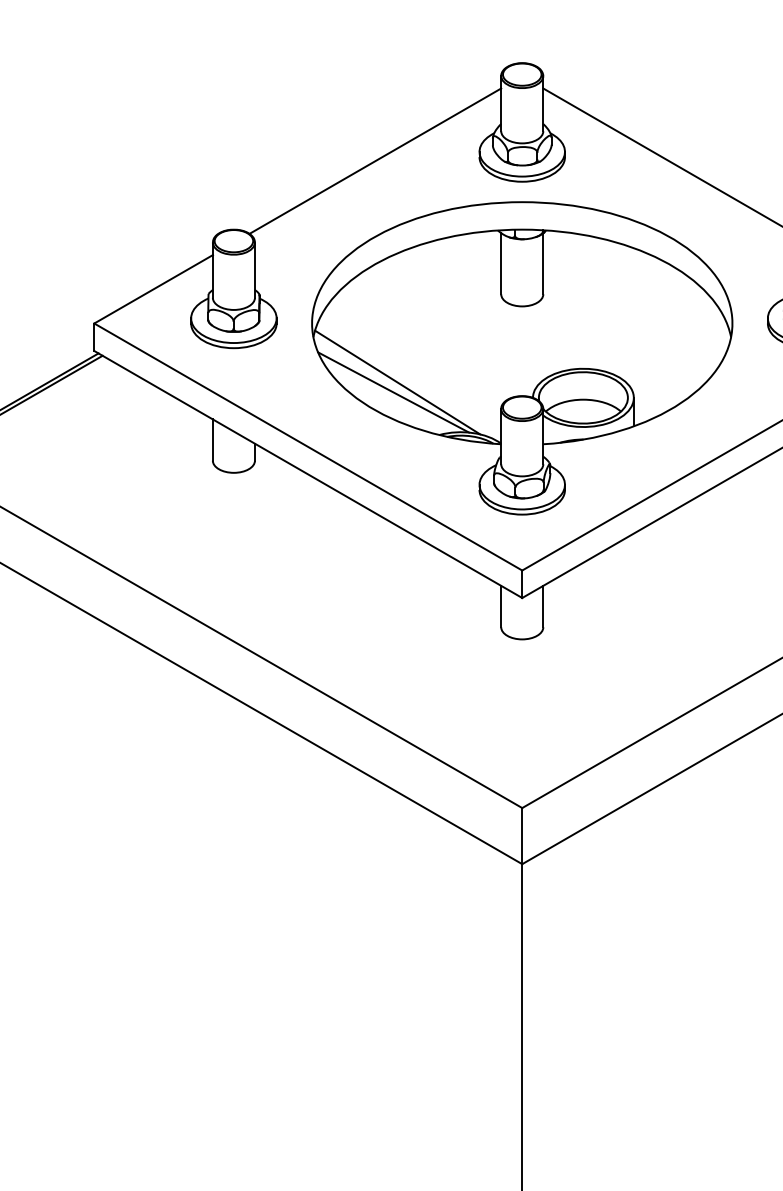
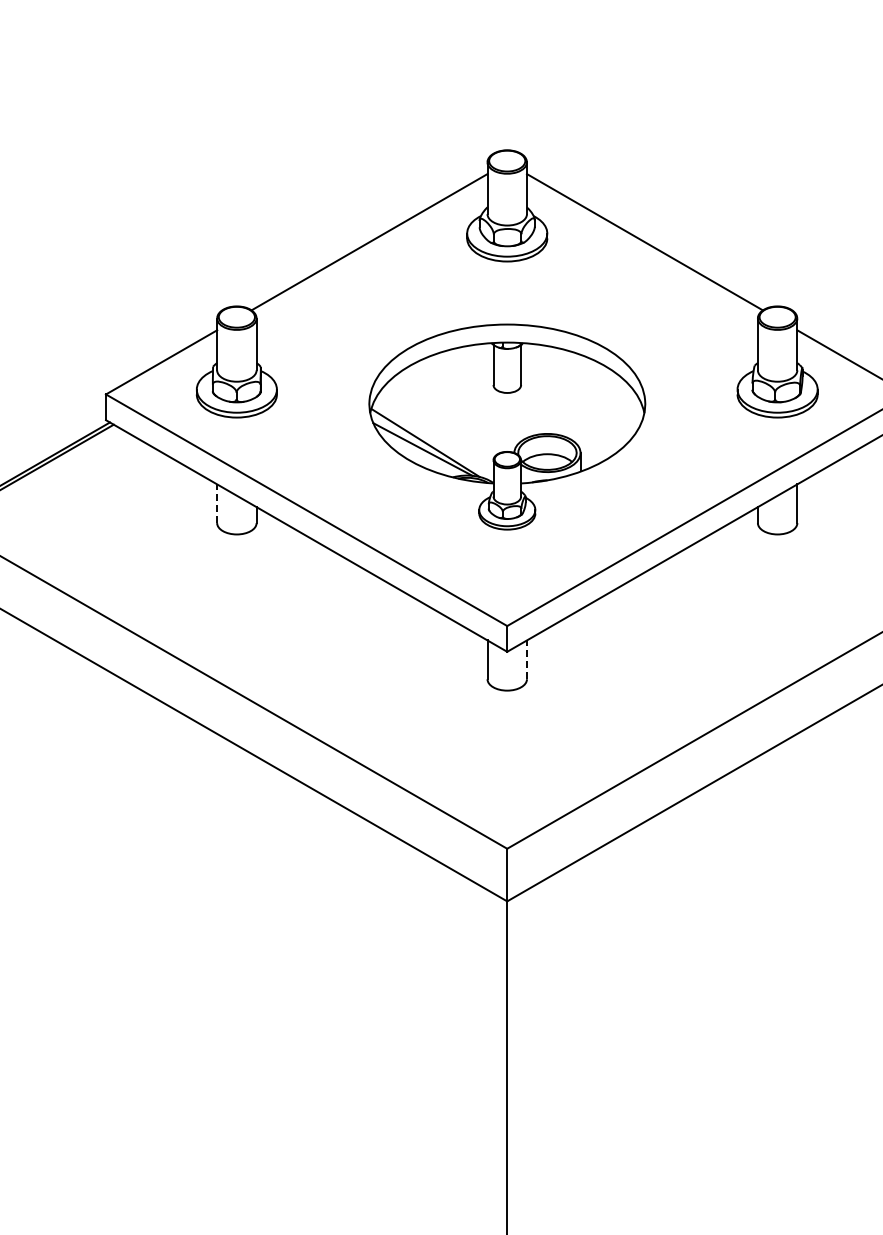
part: (522, 357) -> (507, 426), size x0.7
line: (213, 439) -> (217, 503), solid -> dashed
line: (542, 606) -> (526, 659), solid -> dashed

